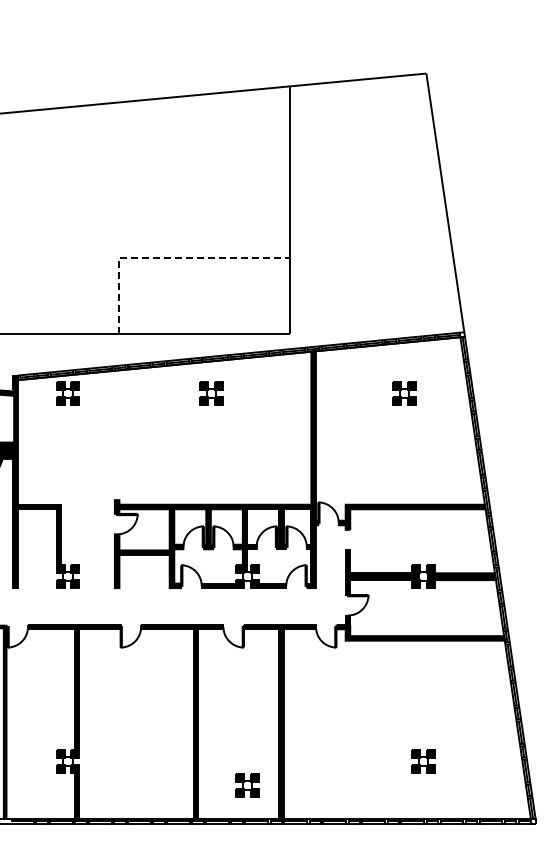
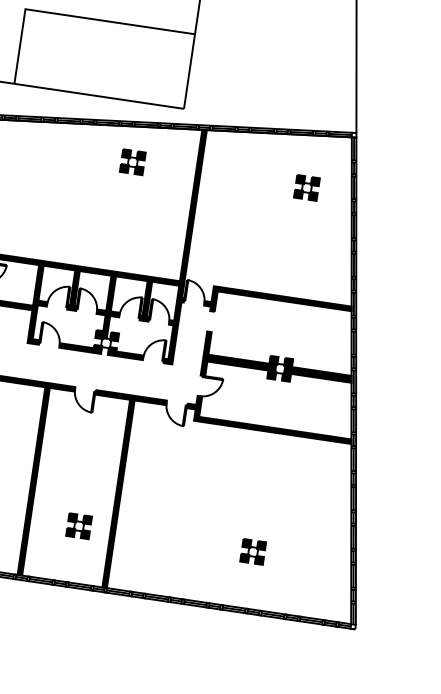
line: (166, 258) -> (72, 16), dashed -> solid
part: (211, 393) -> (132, 161), moved
part: (404, 393) -> (307, 187), moved
part: (247, 785) -> (79, 525), moved

